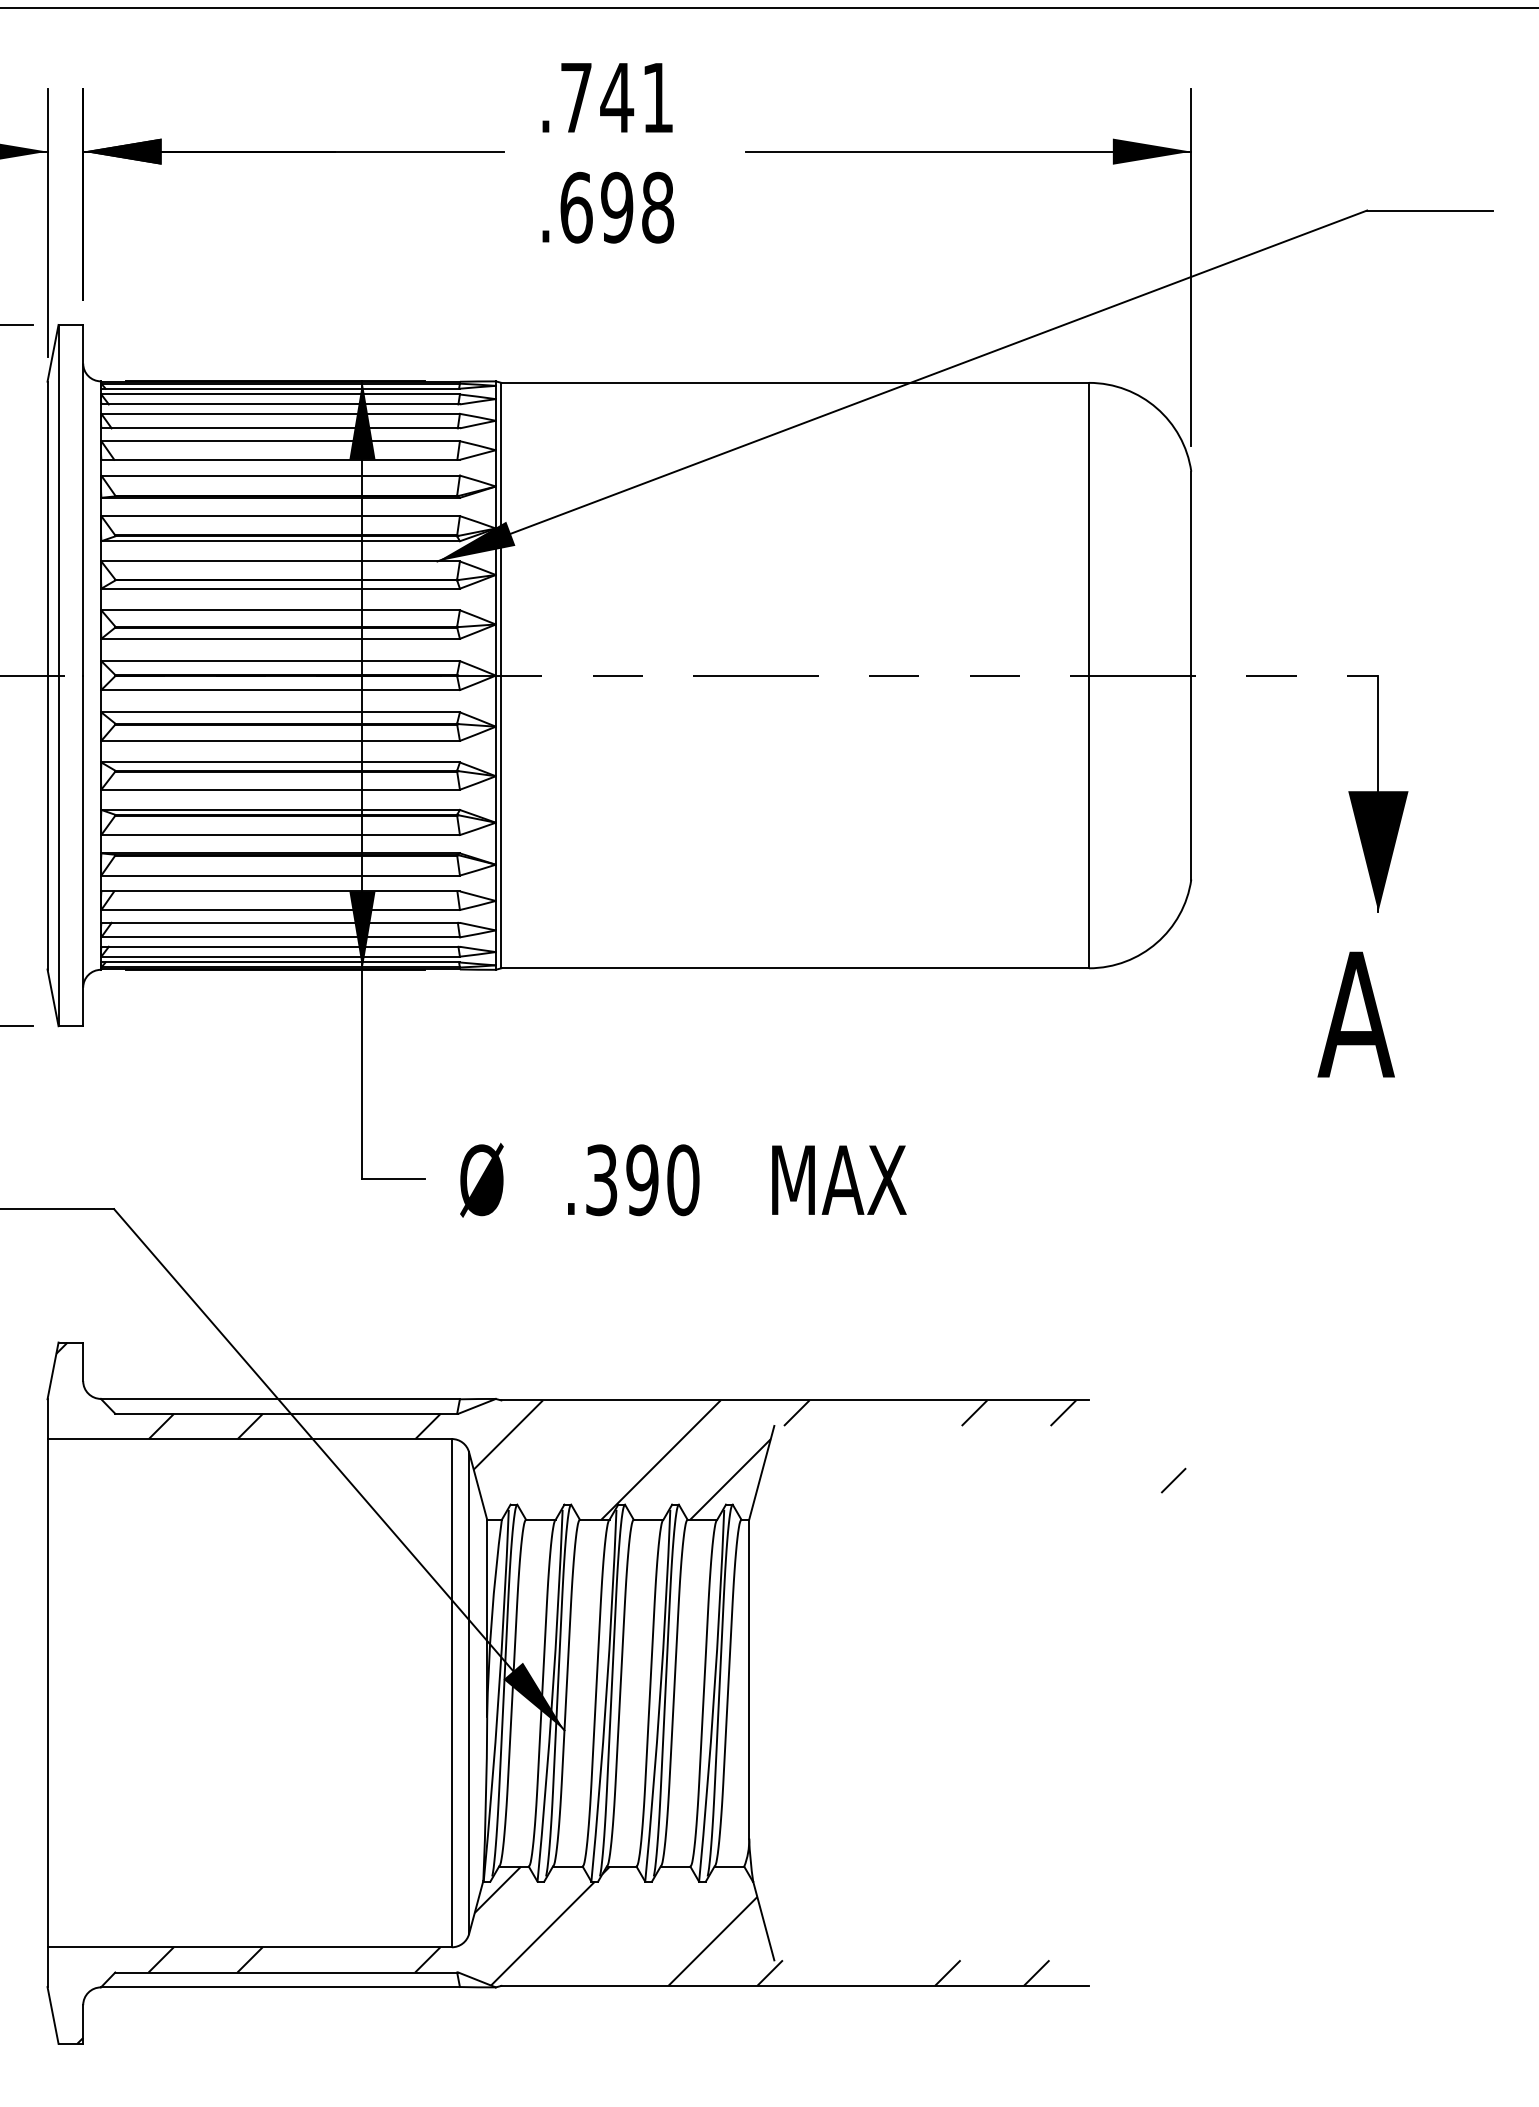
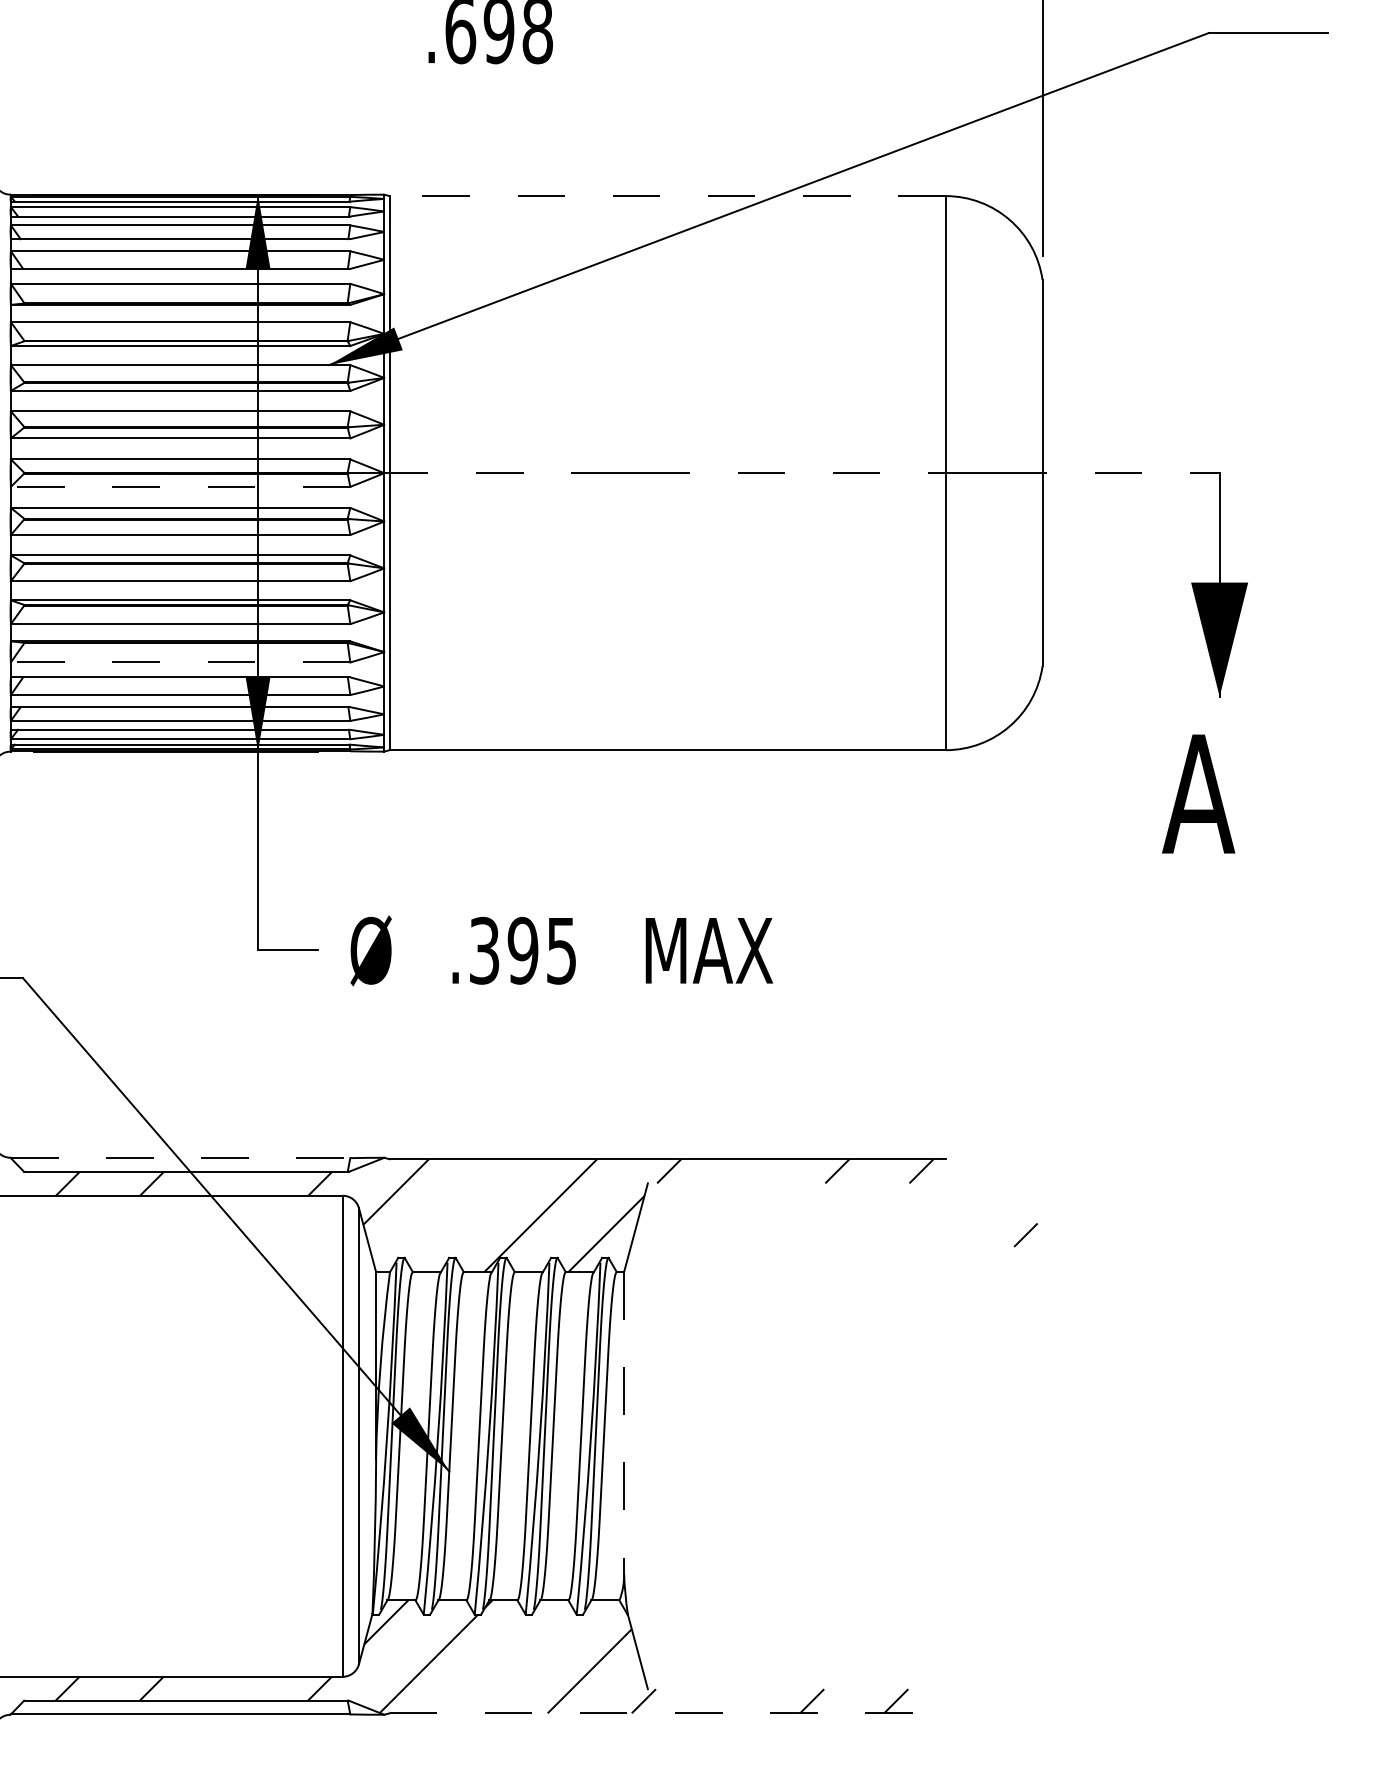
line: (795, 382) -> (667, 195), solid -> dashed
line: (280, 690) -> (180, 487), solid -> dashed
line: (280, 875) -> (180, 662), solid -> dashed
text: (683, 1180) -> (561, 951), .390 -> .395
line: (281, 1399) -> (181, 1158), solid -> dashed
line: (749, 1679) -> (624, 1423), solid -> dashed
line: (795, 1985) -> (667, 1712), solid -> dashed

